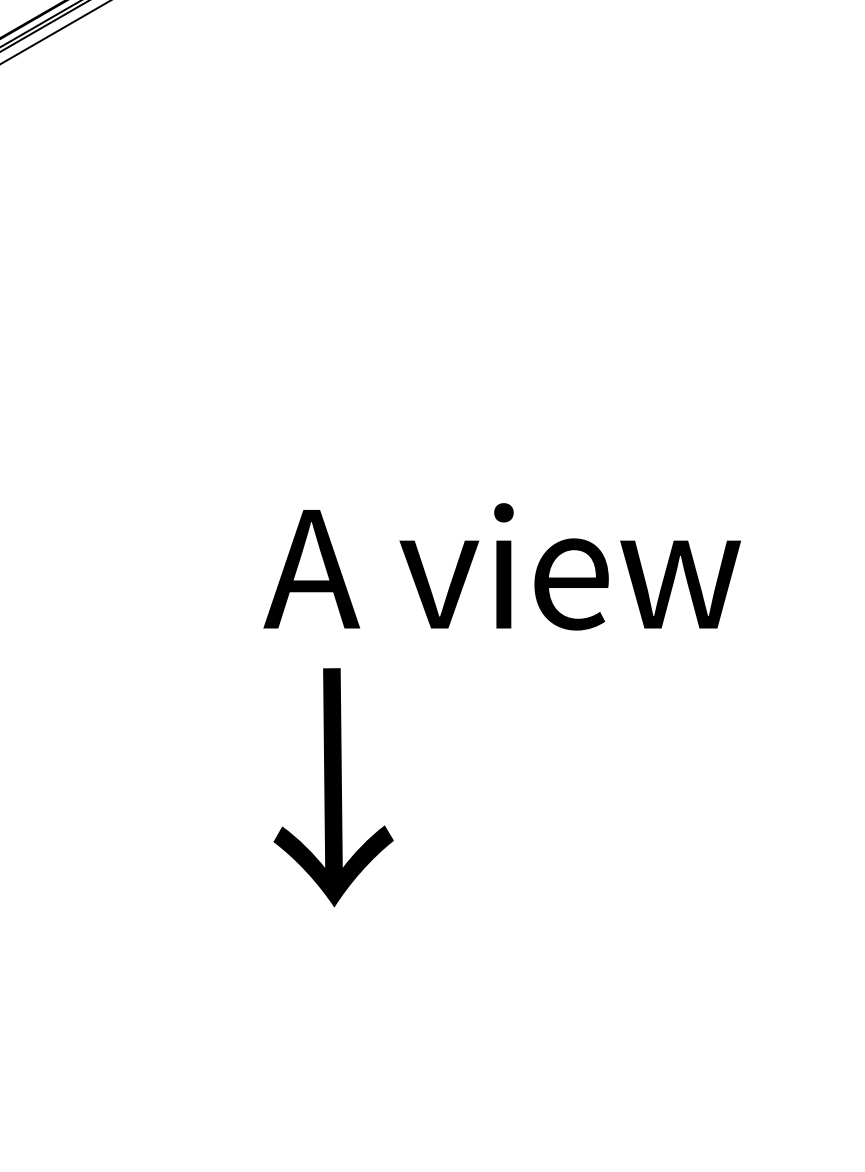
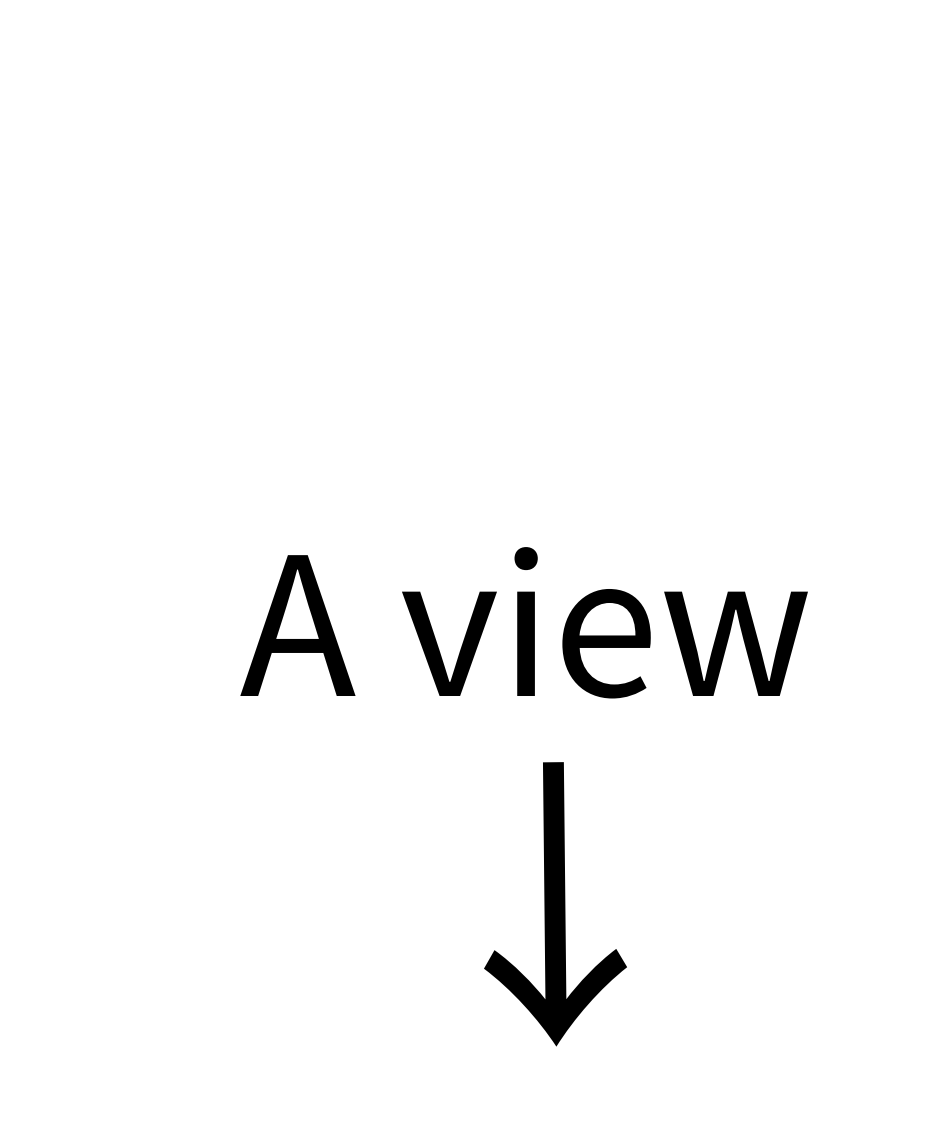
text: (333, 787) -> (555, 903), moved

